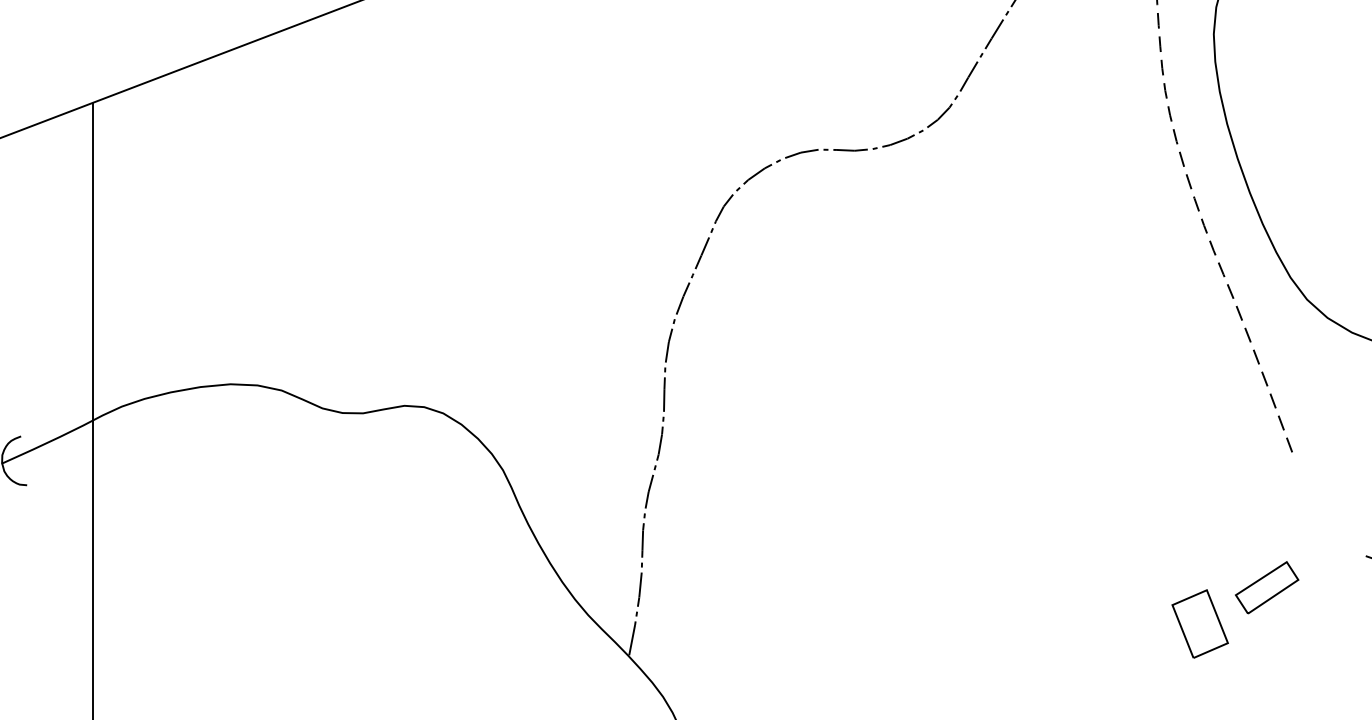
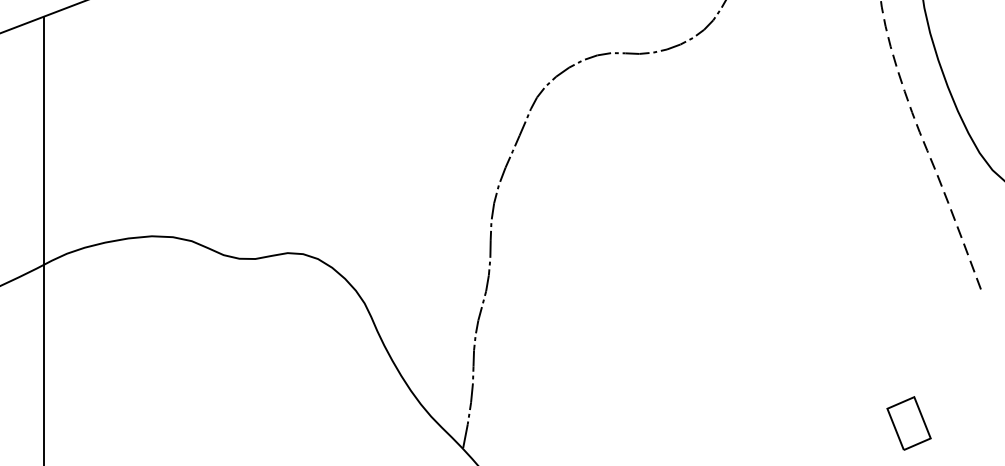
part: (1267, 587) -> (961, 394), removed

